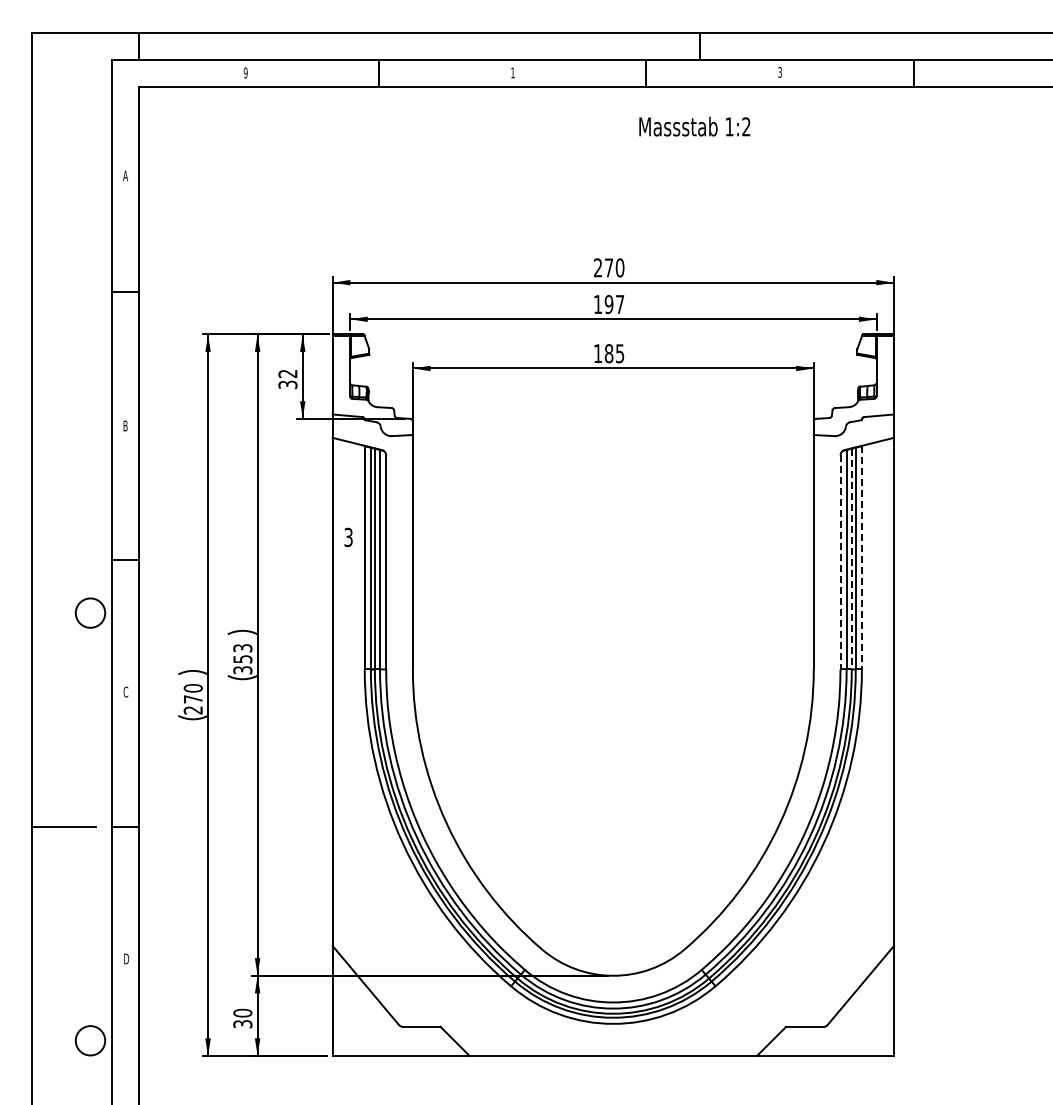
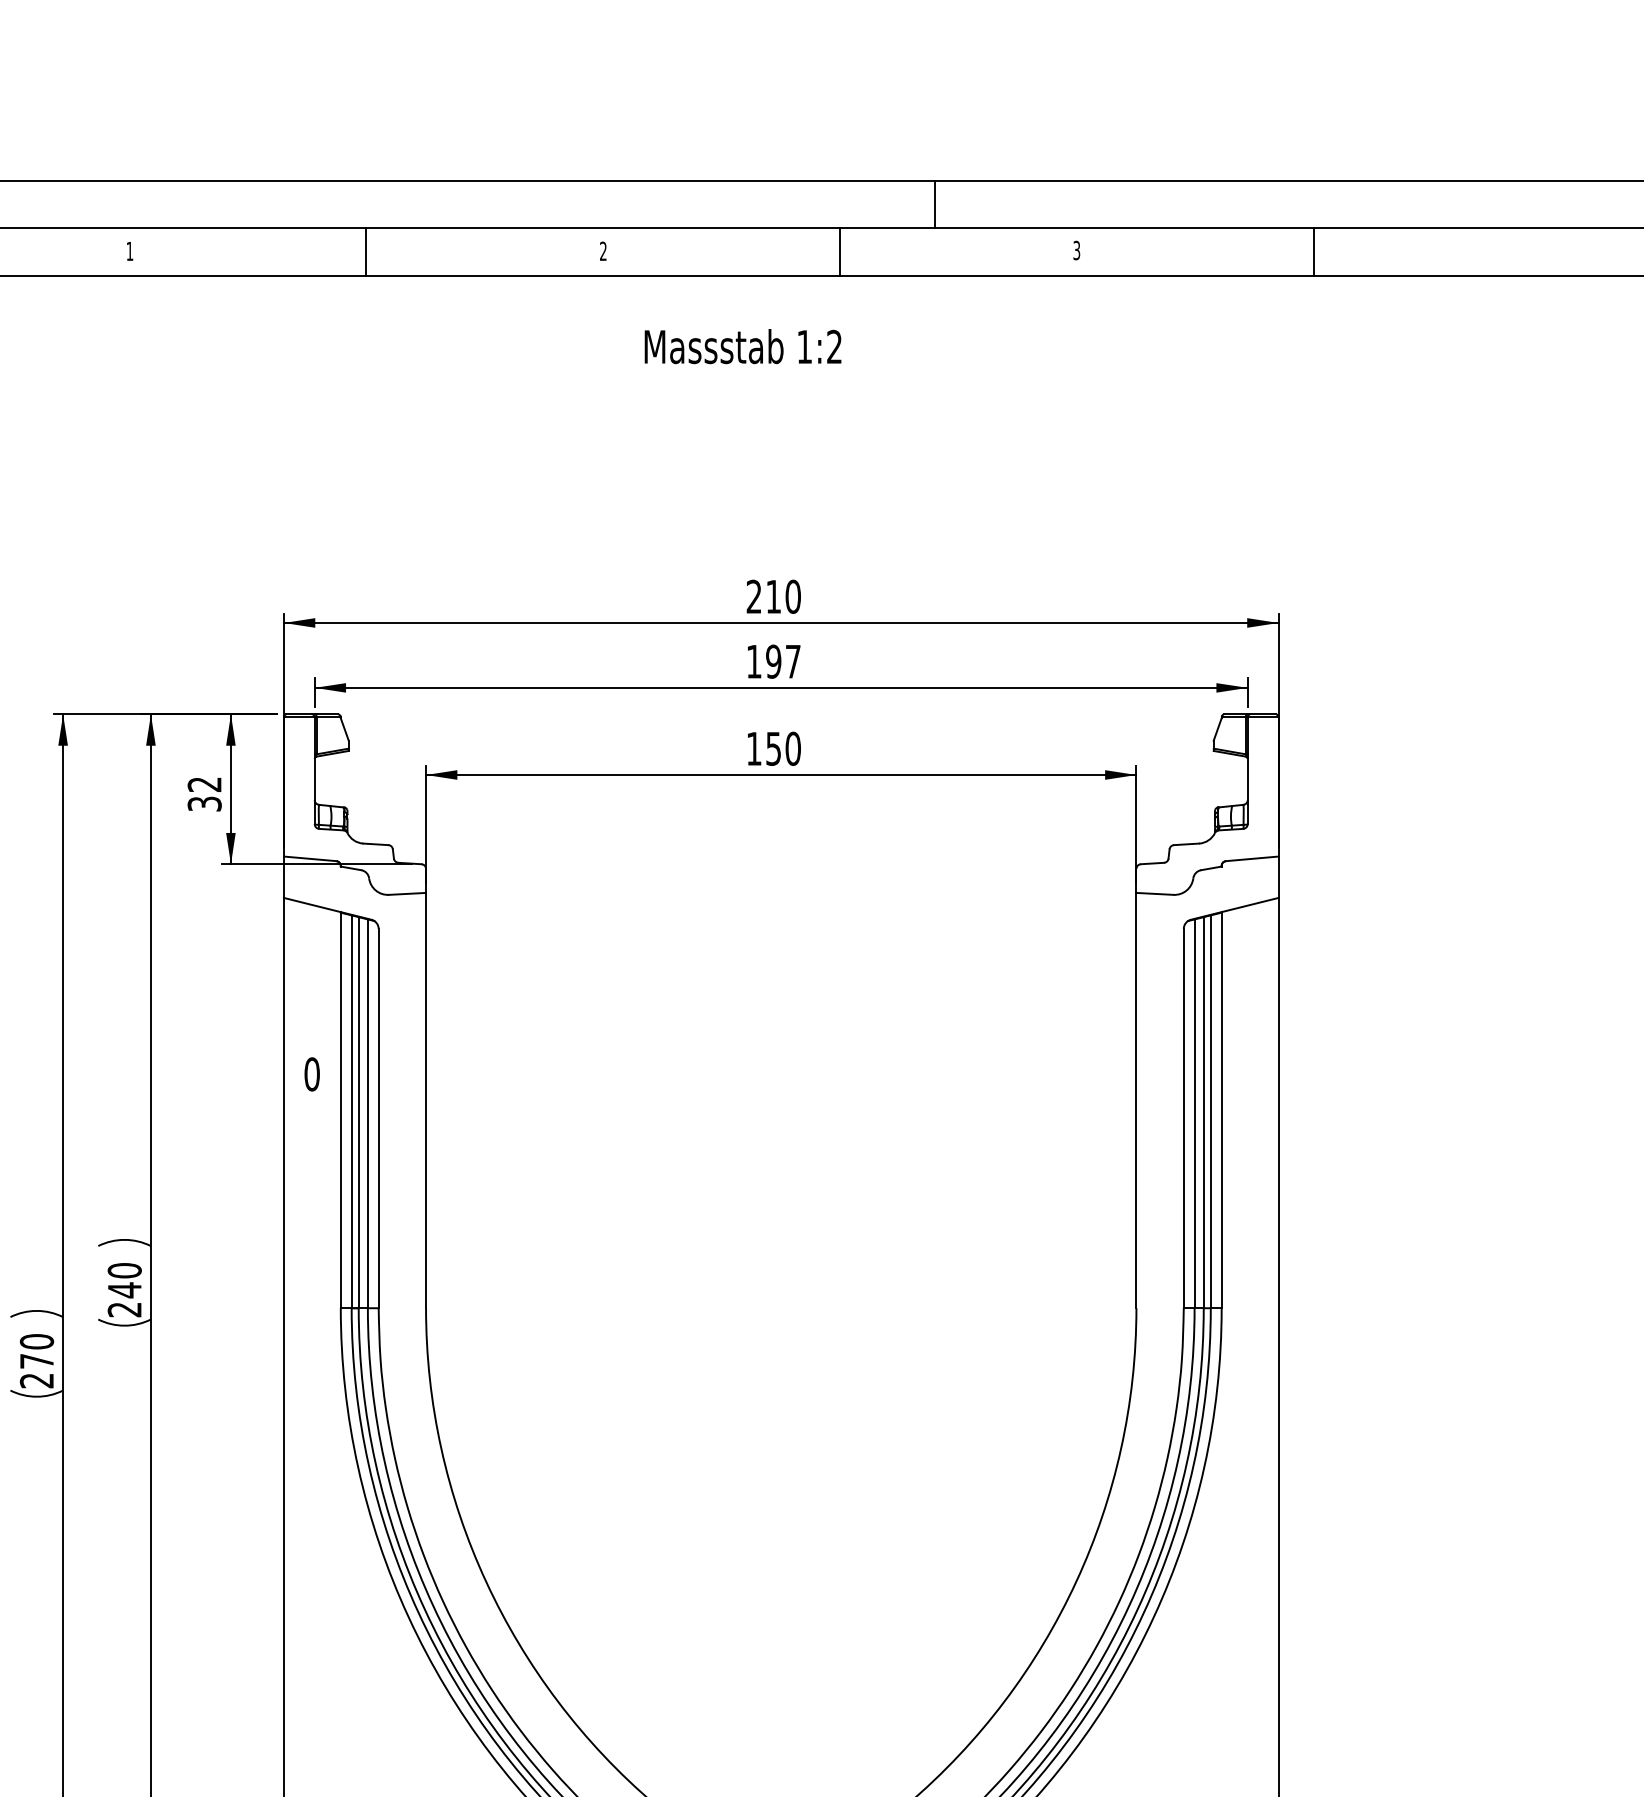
text: (245, 72) -> (129, 250), 9 -> 1
text: (512, 72) -> (602, 250), 1 -> 2
text: (694, 126) -> (742, 346), moved
text: (609, 267) -> (774, 596), 270 -> 210
text: (614, 353) -> (783, 748), 185 -> 150
text: (348, 537) -> (311, 1074), 3 -> 0
line: (861, 557) -> (1220, 1109), dashed -> solid
line: (851, 559) -> (1203, 1113), dashed -> solid
line: (840, 562) -> (1183, 1118), dashed -> solid
text: (242, 658) -> (124, 1288), 353 -> 240

